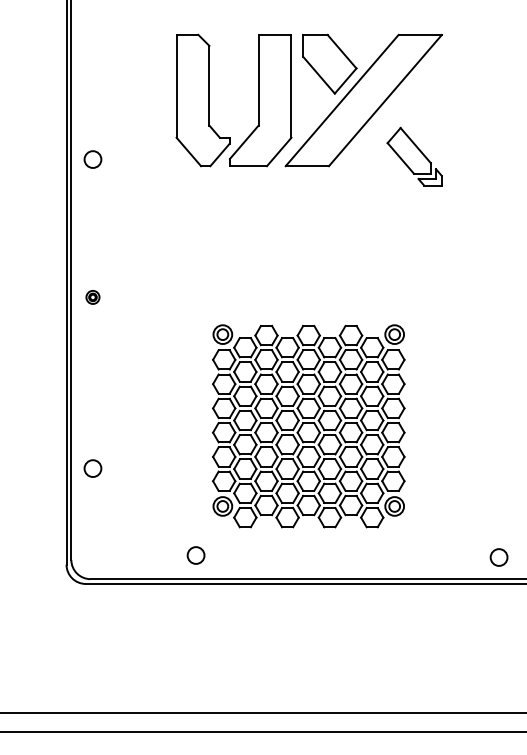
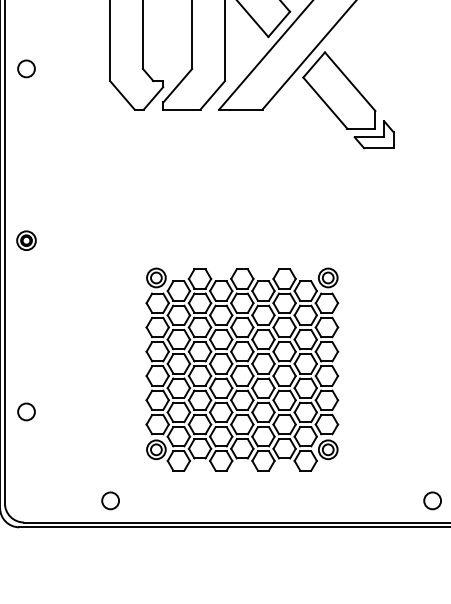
part: (414, 156) -> (348, 99), size x1.67
circle: (92, 159) -> (26, 68), moved
part: (92, 297) -> (26, 240), size x1.43
circle: (195, 555) -> (110, 500), moved

